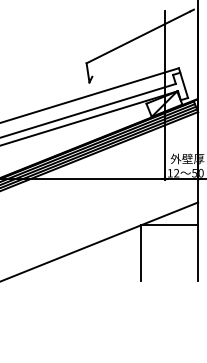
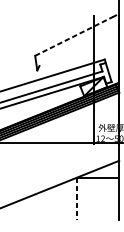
line: (138, 37) -> (74, 36), solid -> dashed
line: (141, 253) -> (76, 199), solid -> dashed

